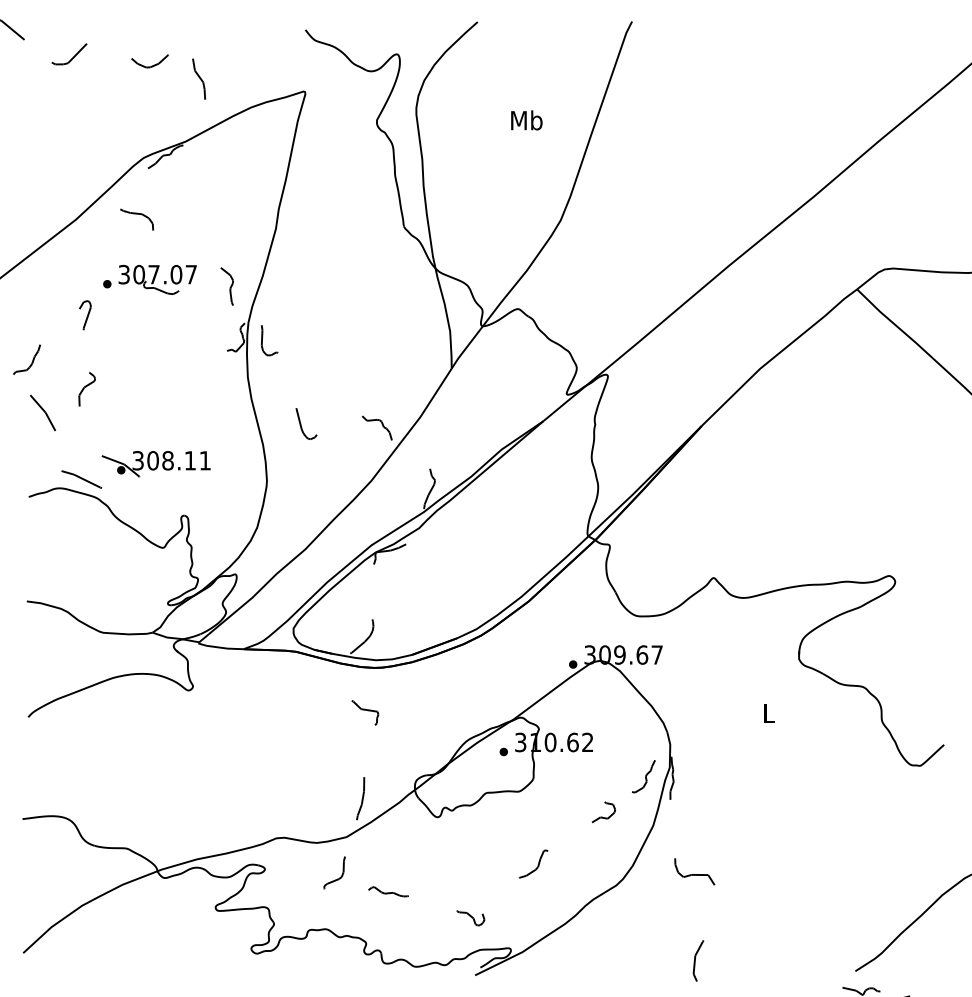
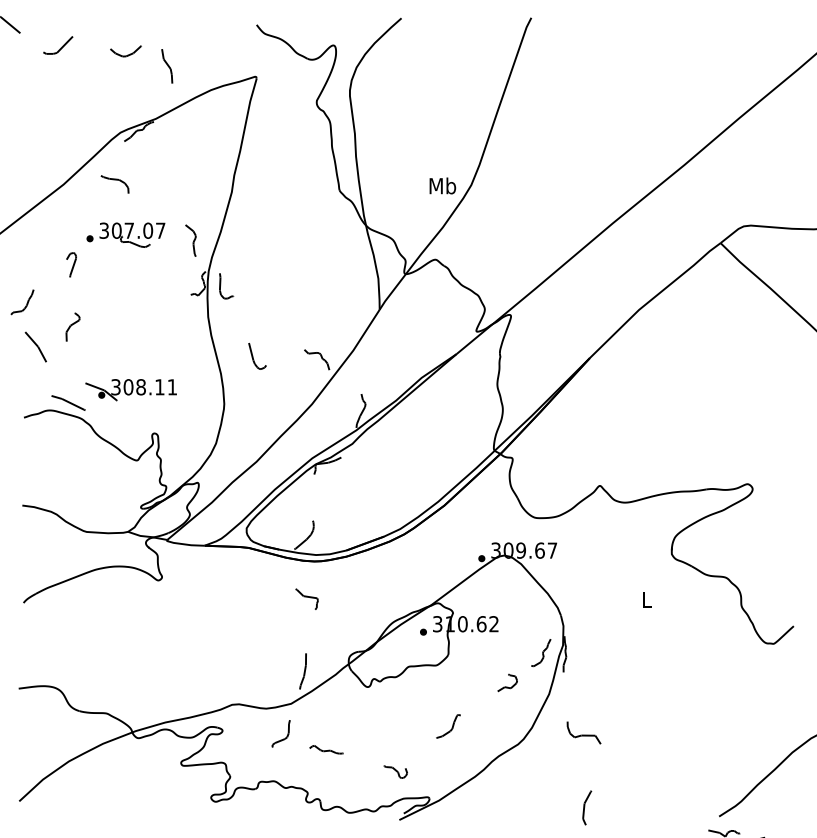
text: (526, 120) -> (442, 186), moved

